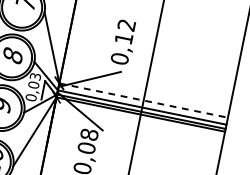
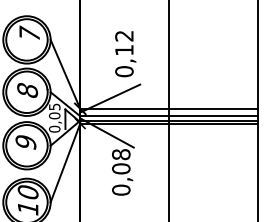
text: (124, 42) -> (125, 54), moved
text: (34, 75) -> (53, 106), 0,03 -> 0,05
line: (144, 100) -> (169, 108), dashed -> solid

